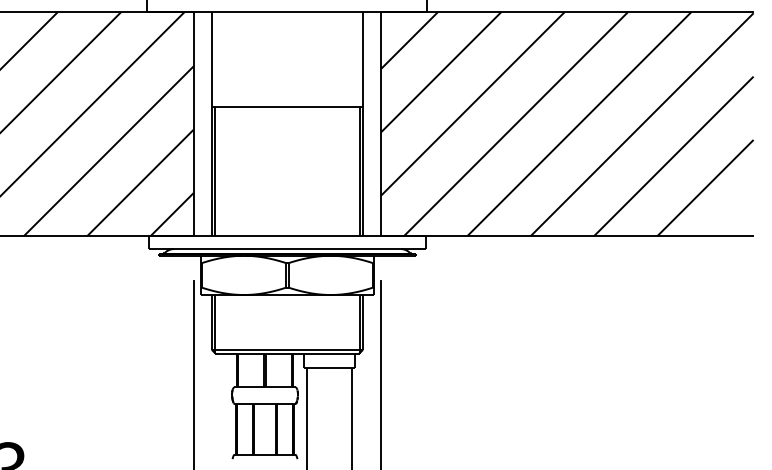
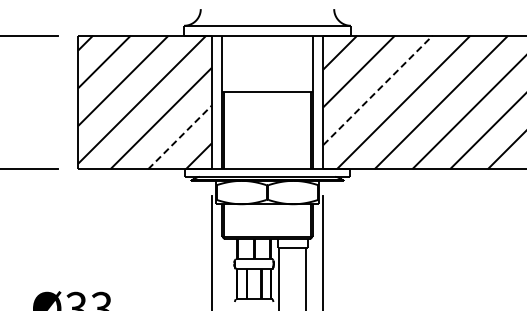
line: (473, 104) -> (378, 90), solid -> dashed
line: (139, 182) -> (179, 137), solid -> dashed

